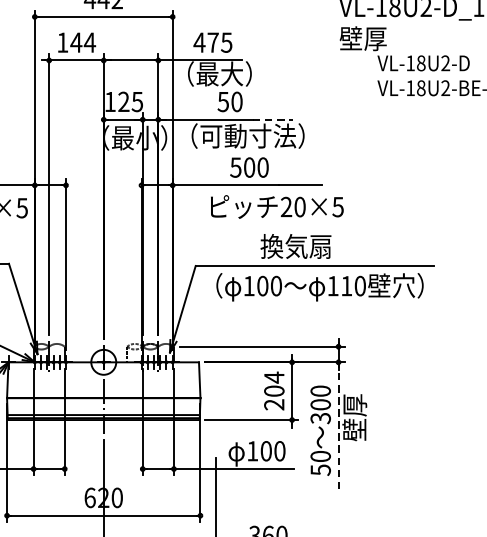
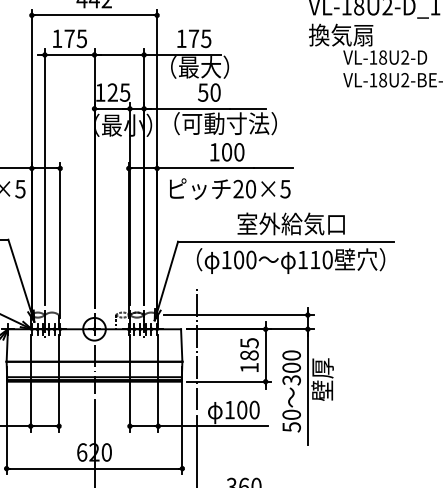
text: (375, 37) -> (341, 34), 壁厚 -> 換気扇
text: (82, 42) -> (75, 38), 144 -> 175
text: (199, 42) -> (181, 38), 475 -> 175
line: (273, 119) -> (248, 108), dashed -> solid
text: (235, 167) -> (214, 152), 500 -> 100
text: (277, 206) -> (230, 188), moved
text: (319, 245) -> (290, 223), 換気扇 -> 室外給気口
line: (215, 384) -> (196, 349), added
text: (274, 390) -> (249, 354), 204 -> 185
line: (338, 426) -> (307, 387), dashed -> solid

